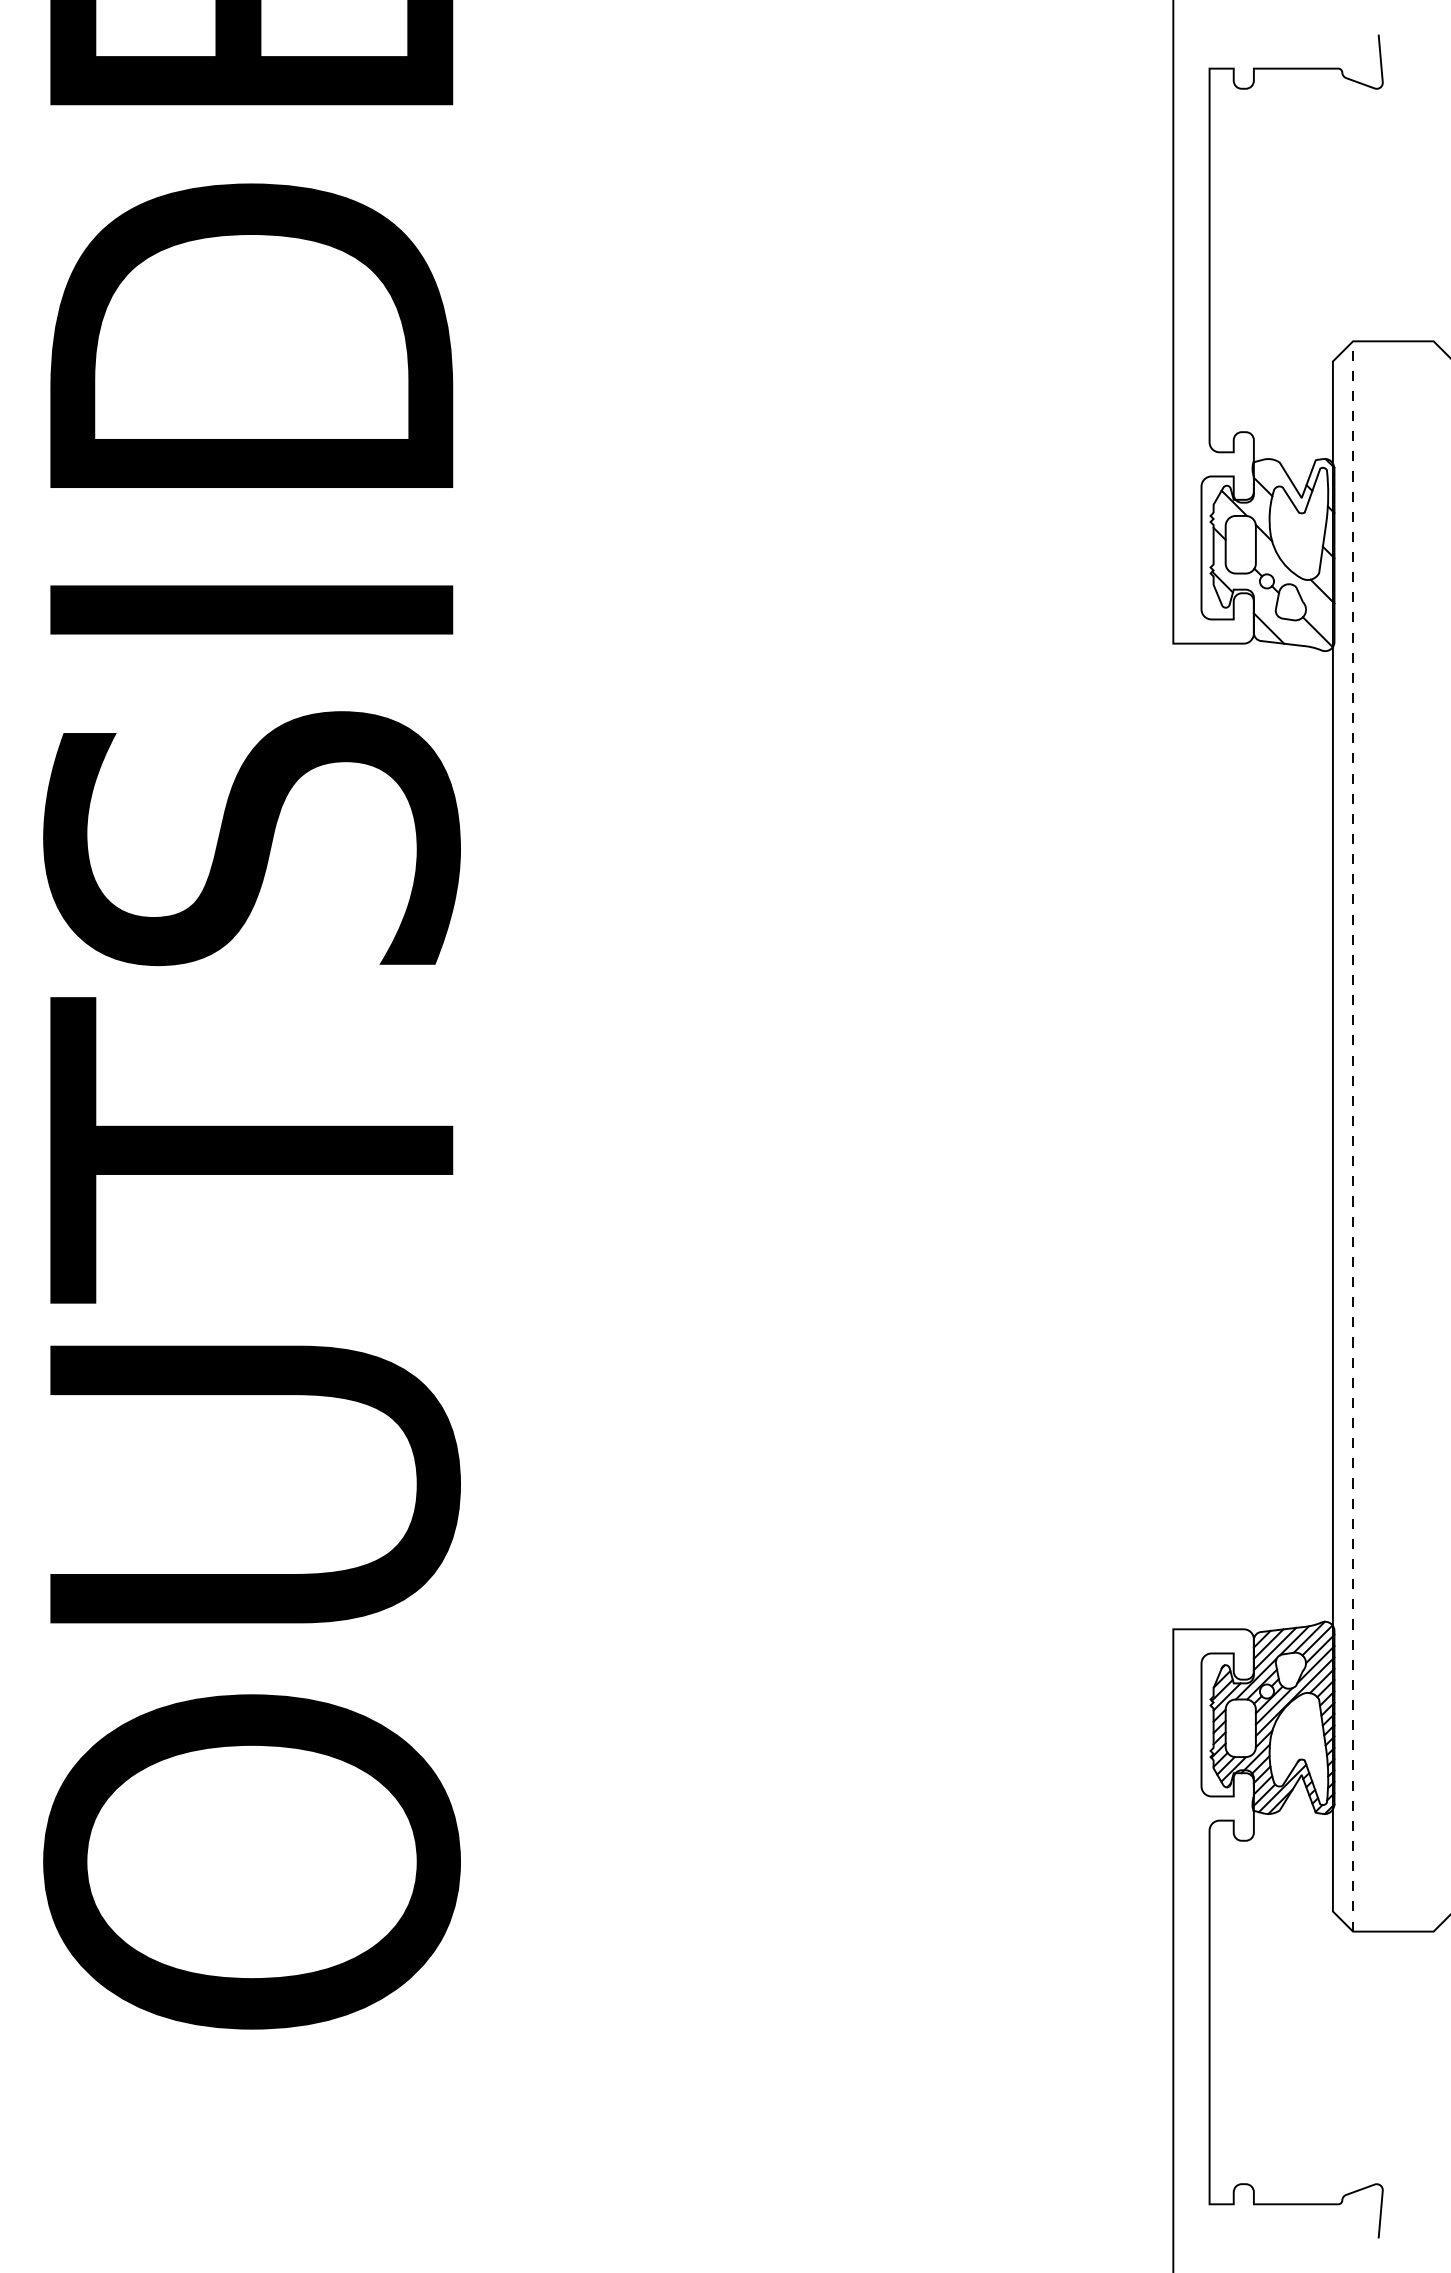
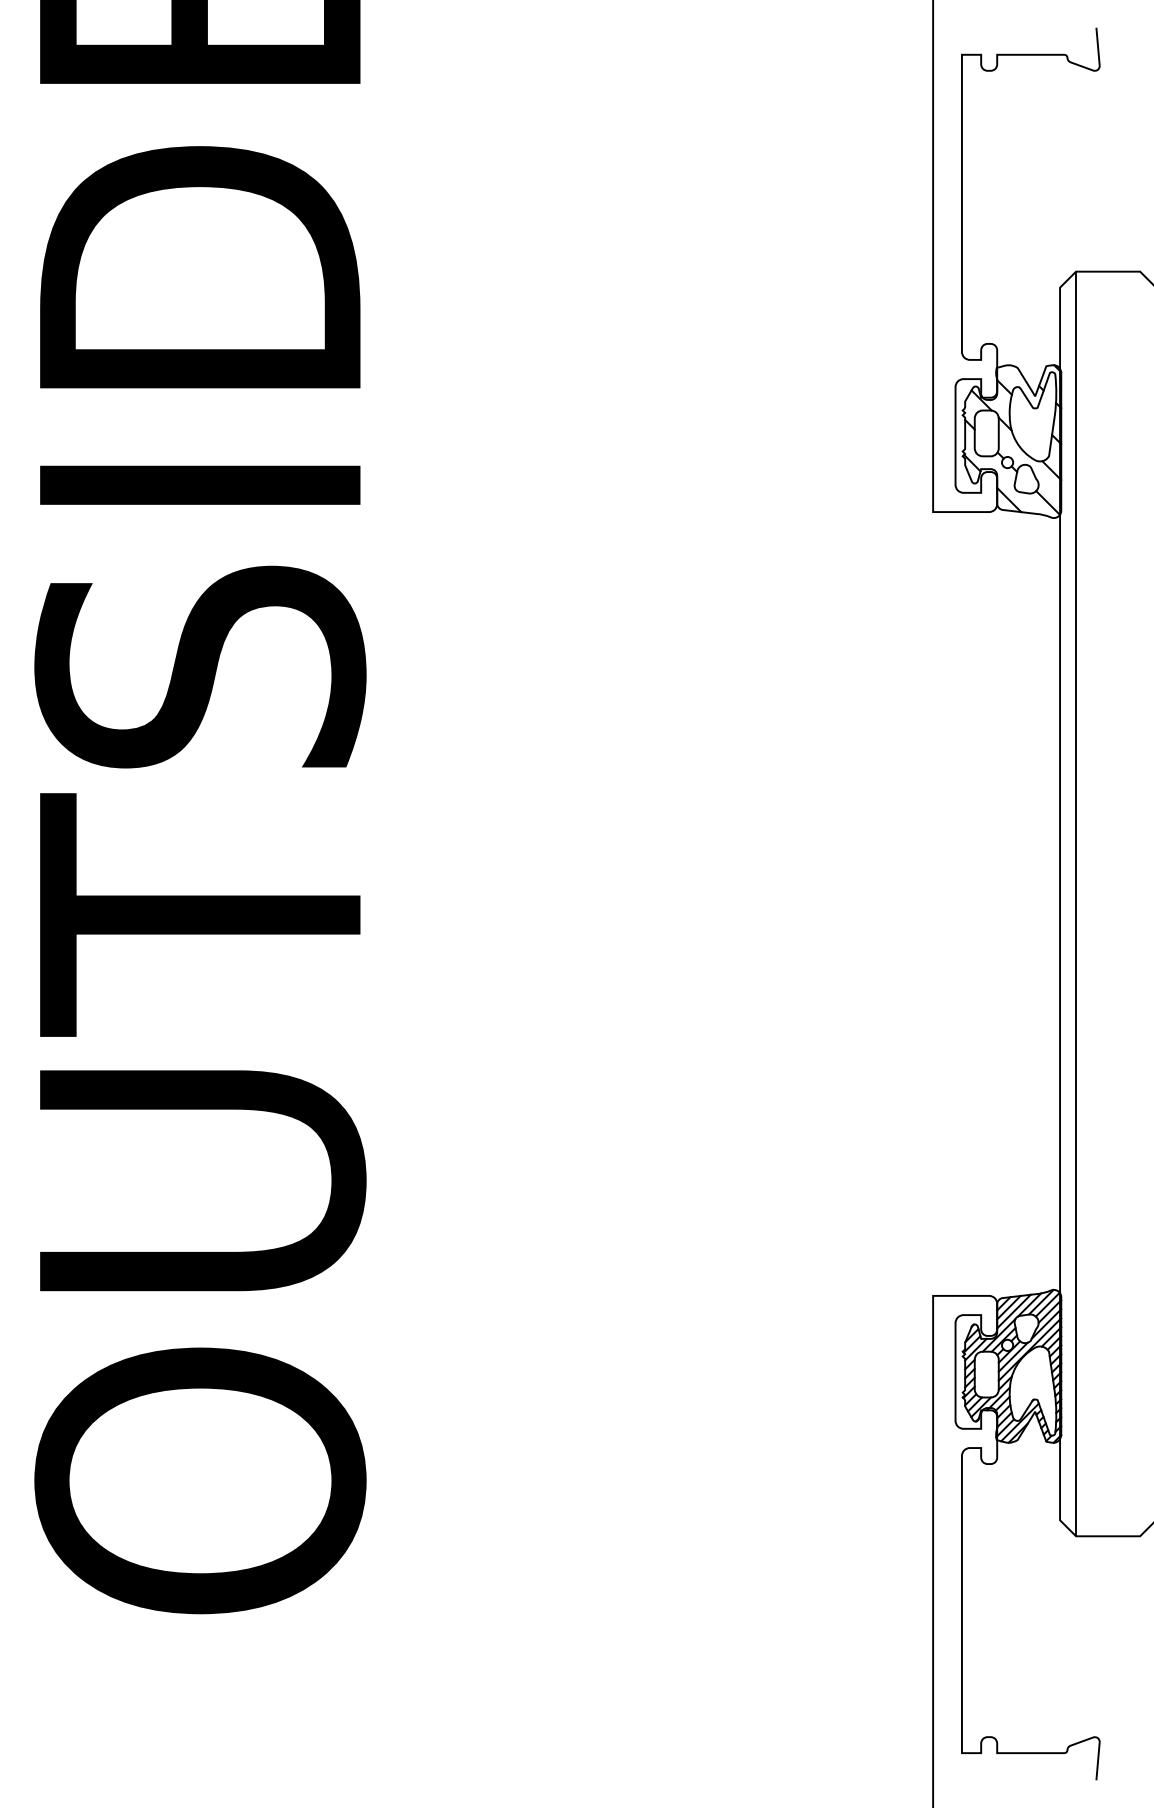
line: (1353, 1135) -> (1076, 903), dashed -> solid

